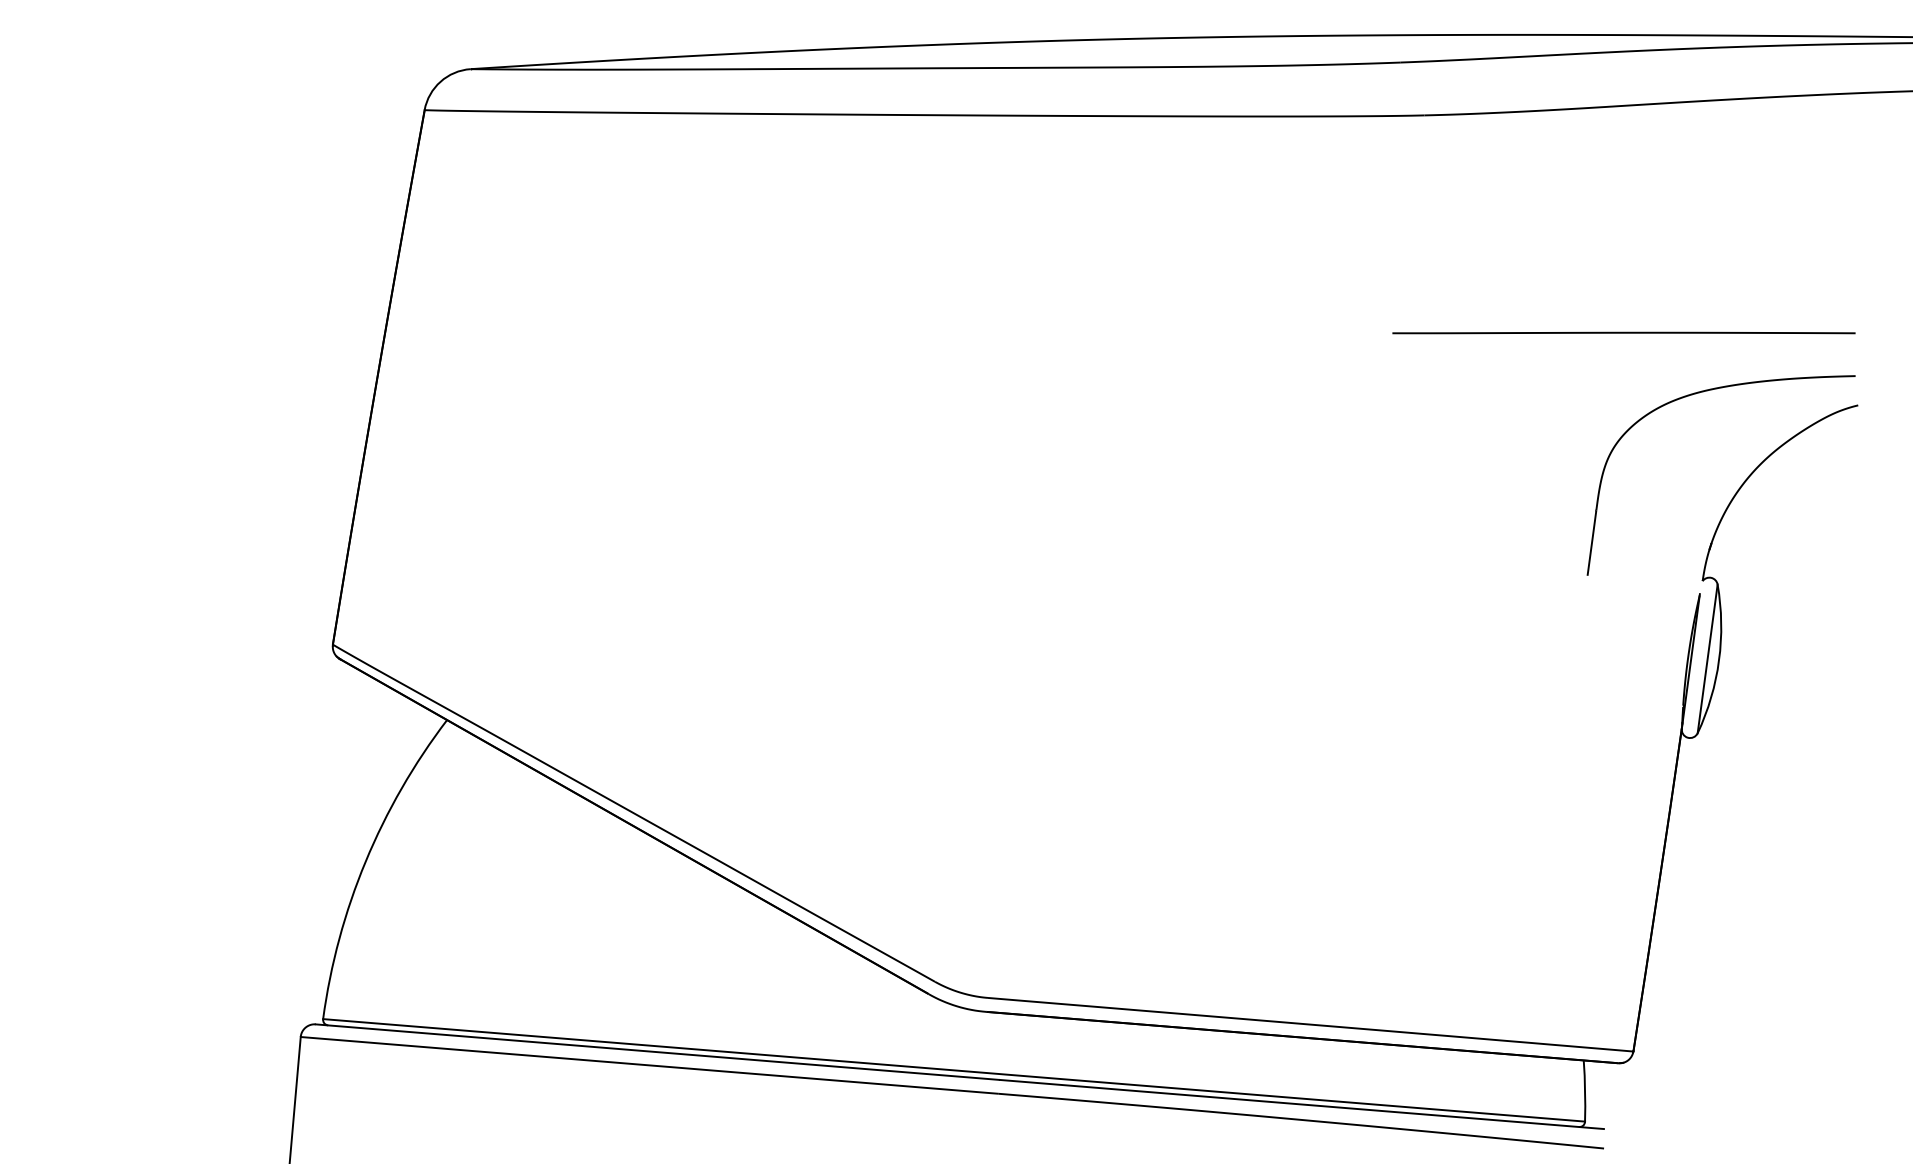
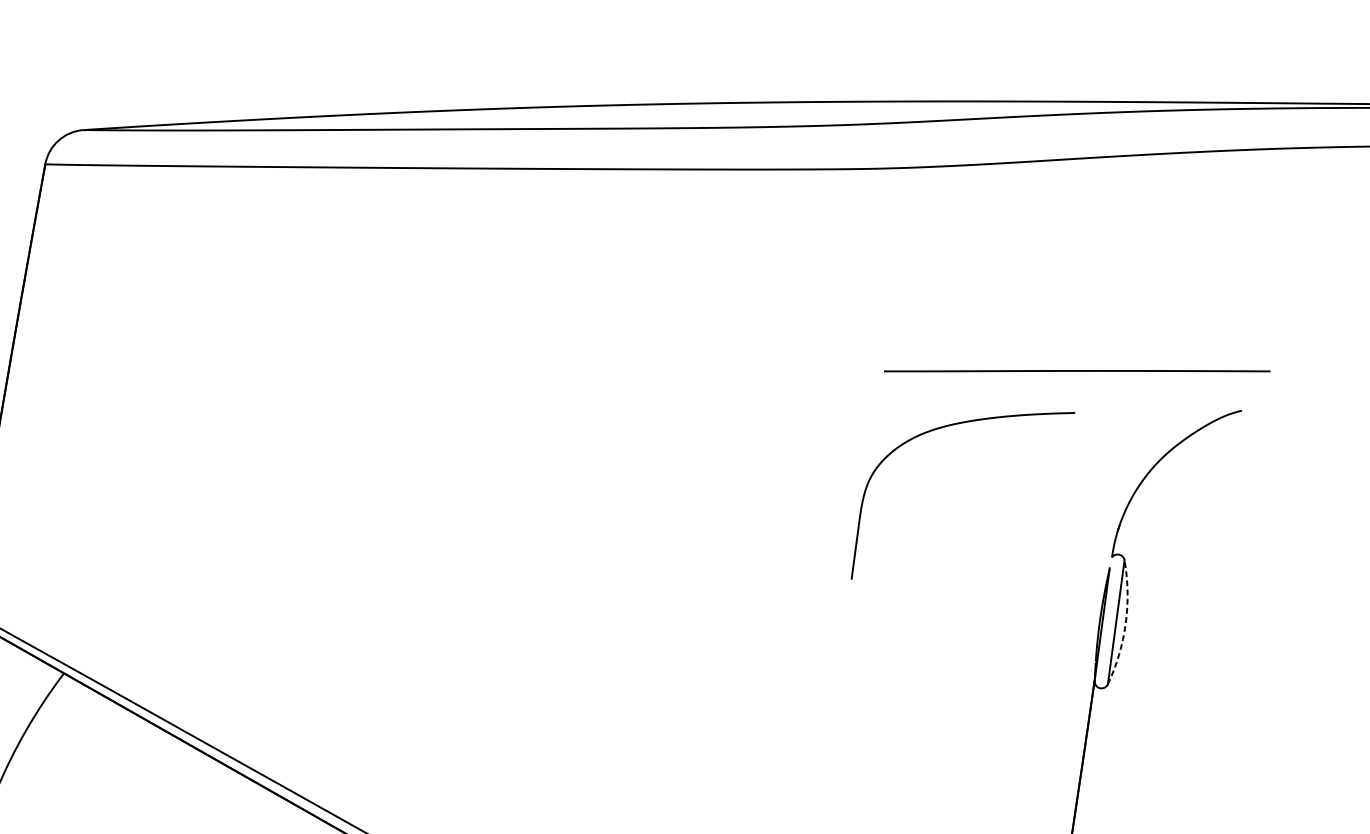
line: (1623, 332) -> (1076, 370), moved
part: (1699, 393) -> (944, 427), moved
arc: (1719, 660) -> (1126, 623), solid -> dashed

